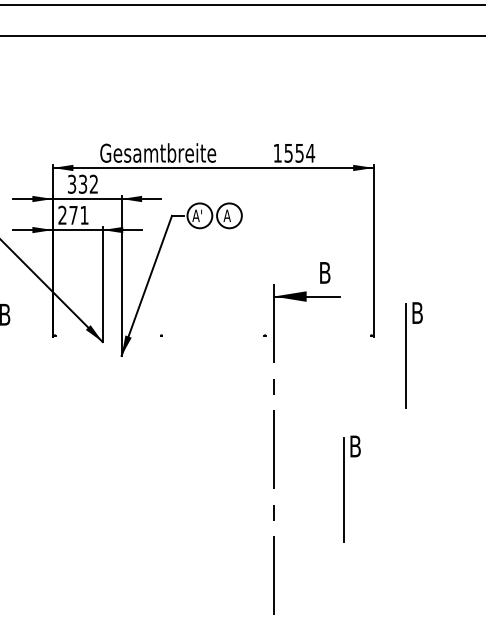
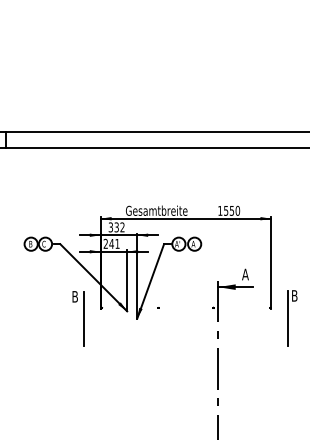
text: (310, 152) -> (237, 210), 1554 -> 1550
text: (73, 214) -> (111, 243), 271 -> 241
text: (325, 272) -> (245, 274), B -> A
line: (22, 357) -> (84, 319), added
part: (351, 488) -> (259, 389), removed

